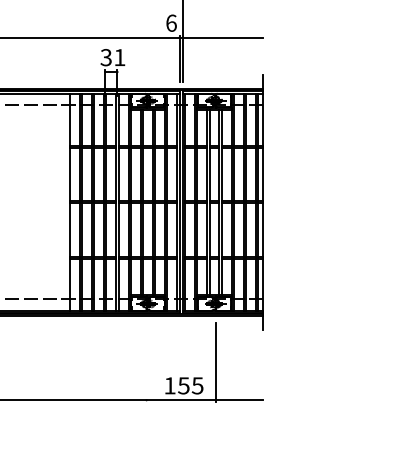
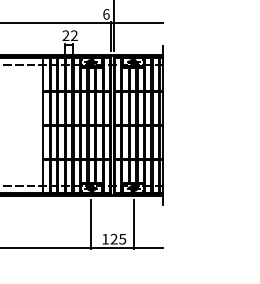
text: (111, 57) -> (69, 35), 31 -> 22
line: (145, 362) -> (90, 224), added
text: (182, 384) -> (113, 238), 155 -> 125

